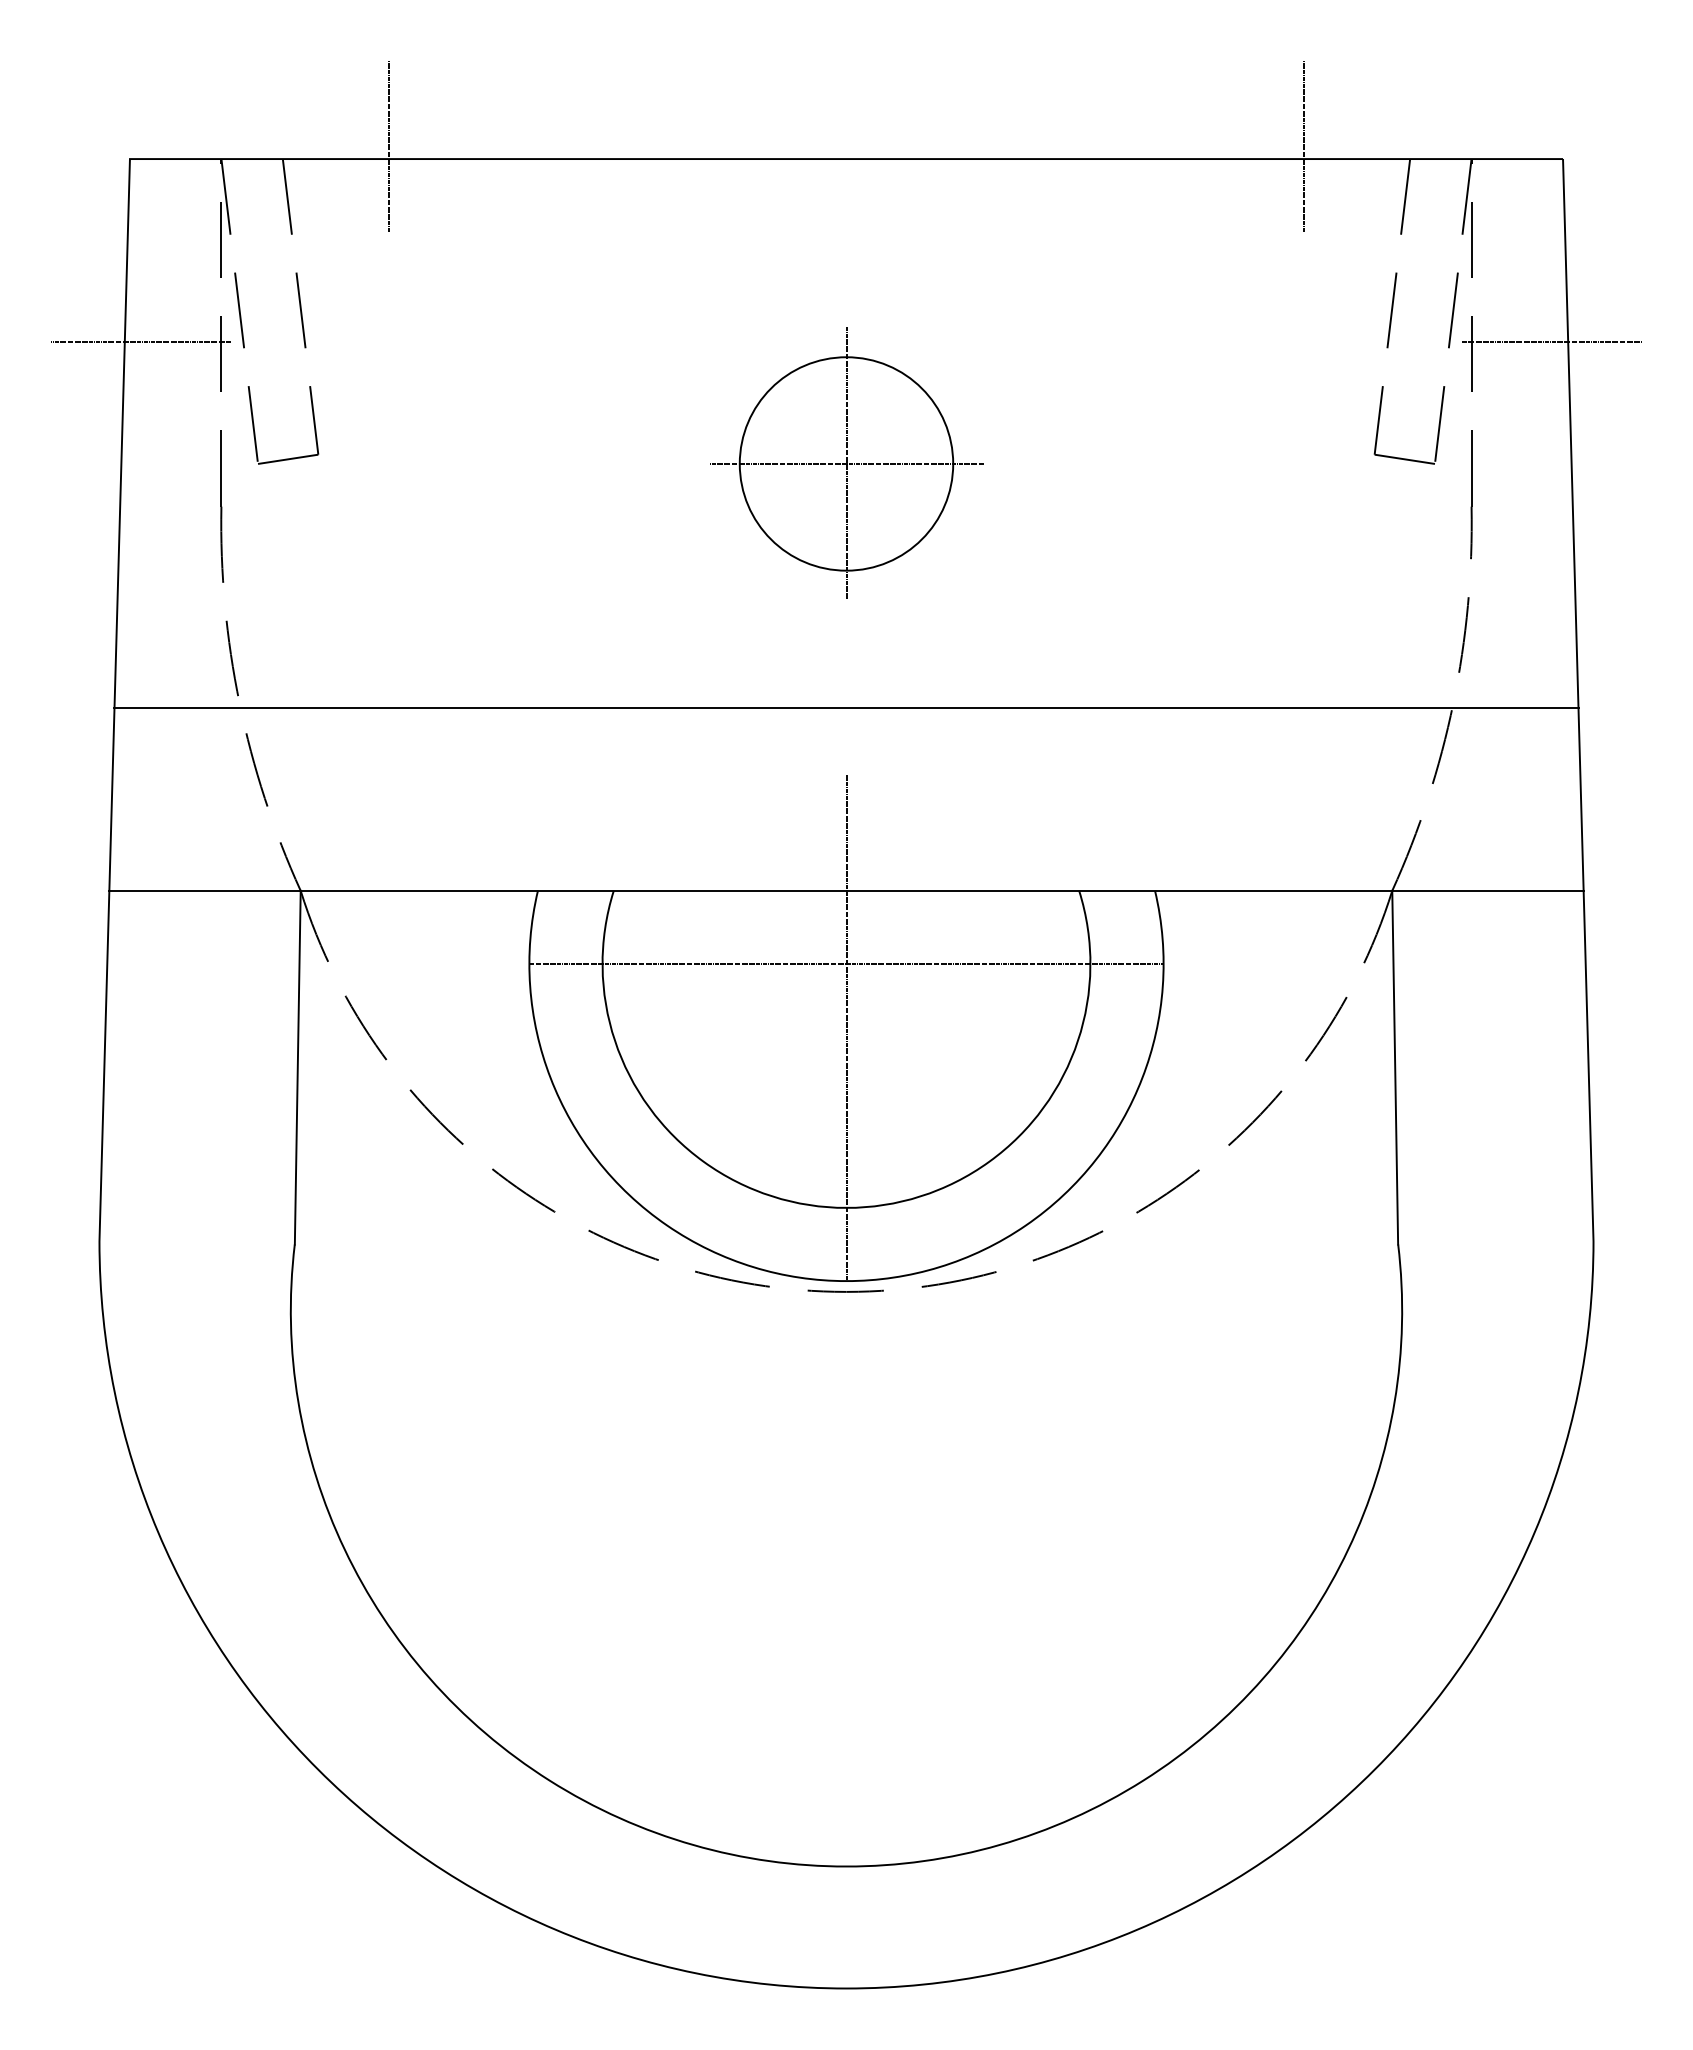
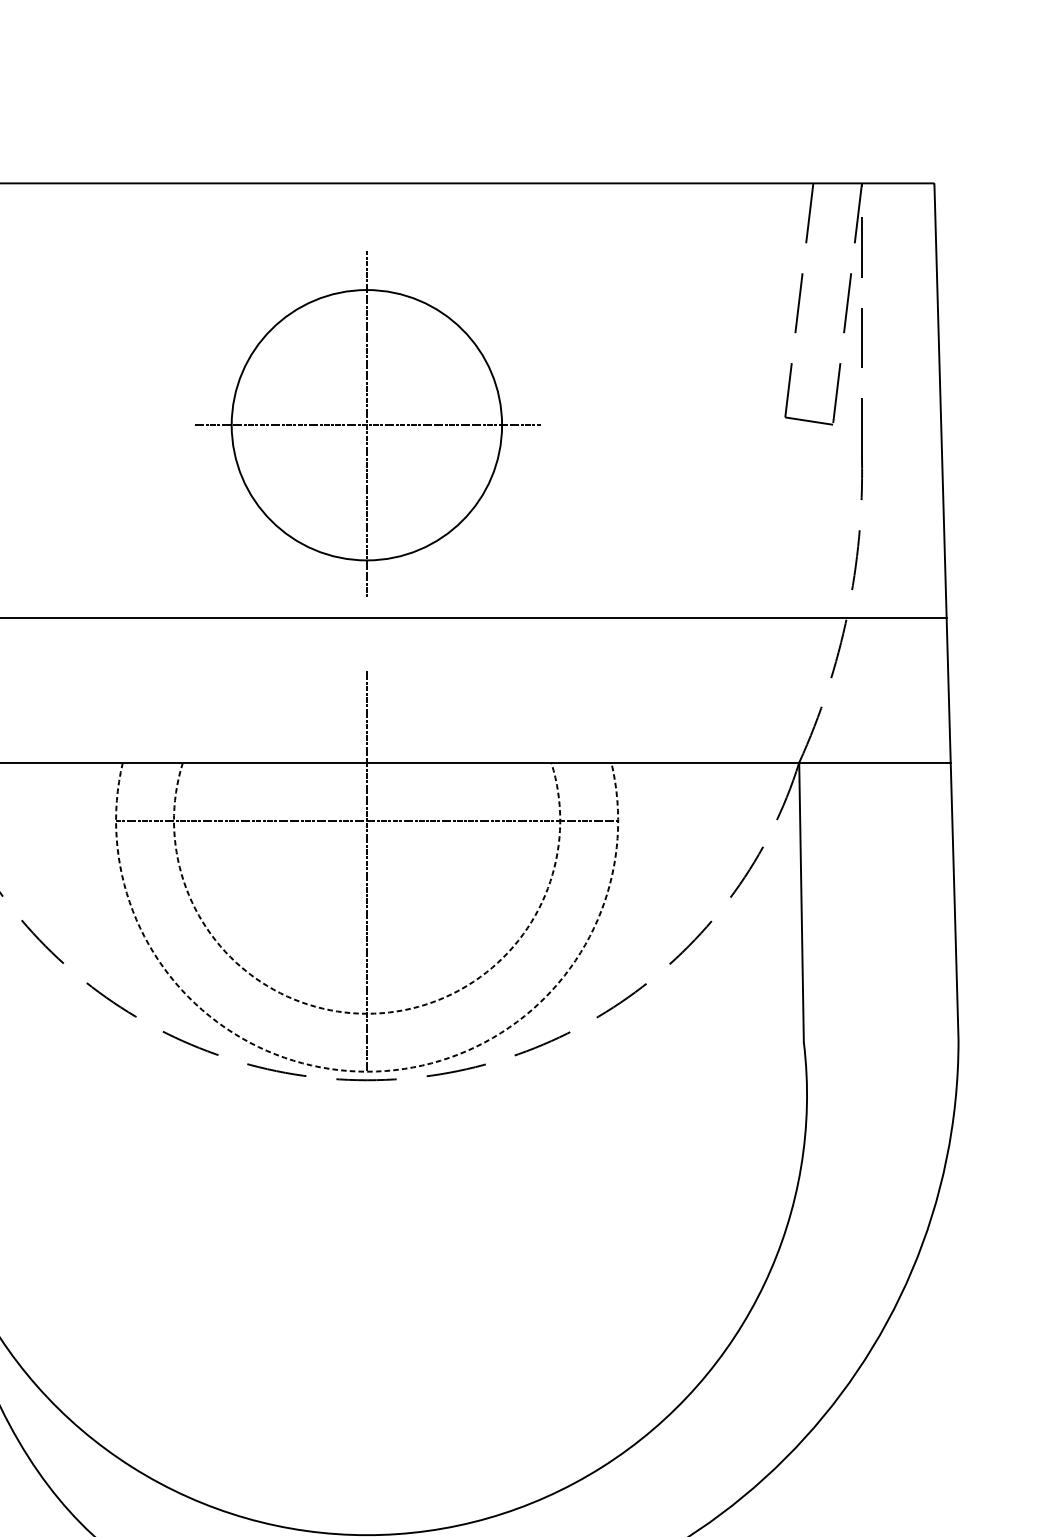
line: (389, 146) -> (5, 173), removed
line: (1303, 146) -> (728, 173), removed
line: (1552, 342) -> (926, 328), removed
part: (846, 462) -> (367, 423), size x1.6
arc: (846, 1207) -> (367, 1013), solid -> dashed
arc: (846, 1281) -> (367, 1072), solid -> dashed

